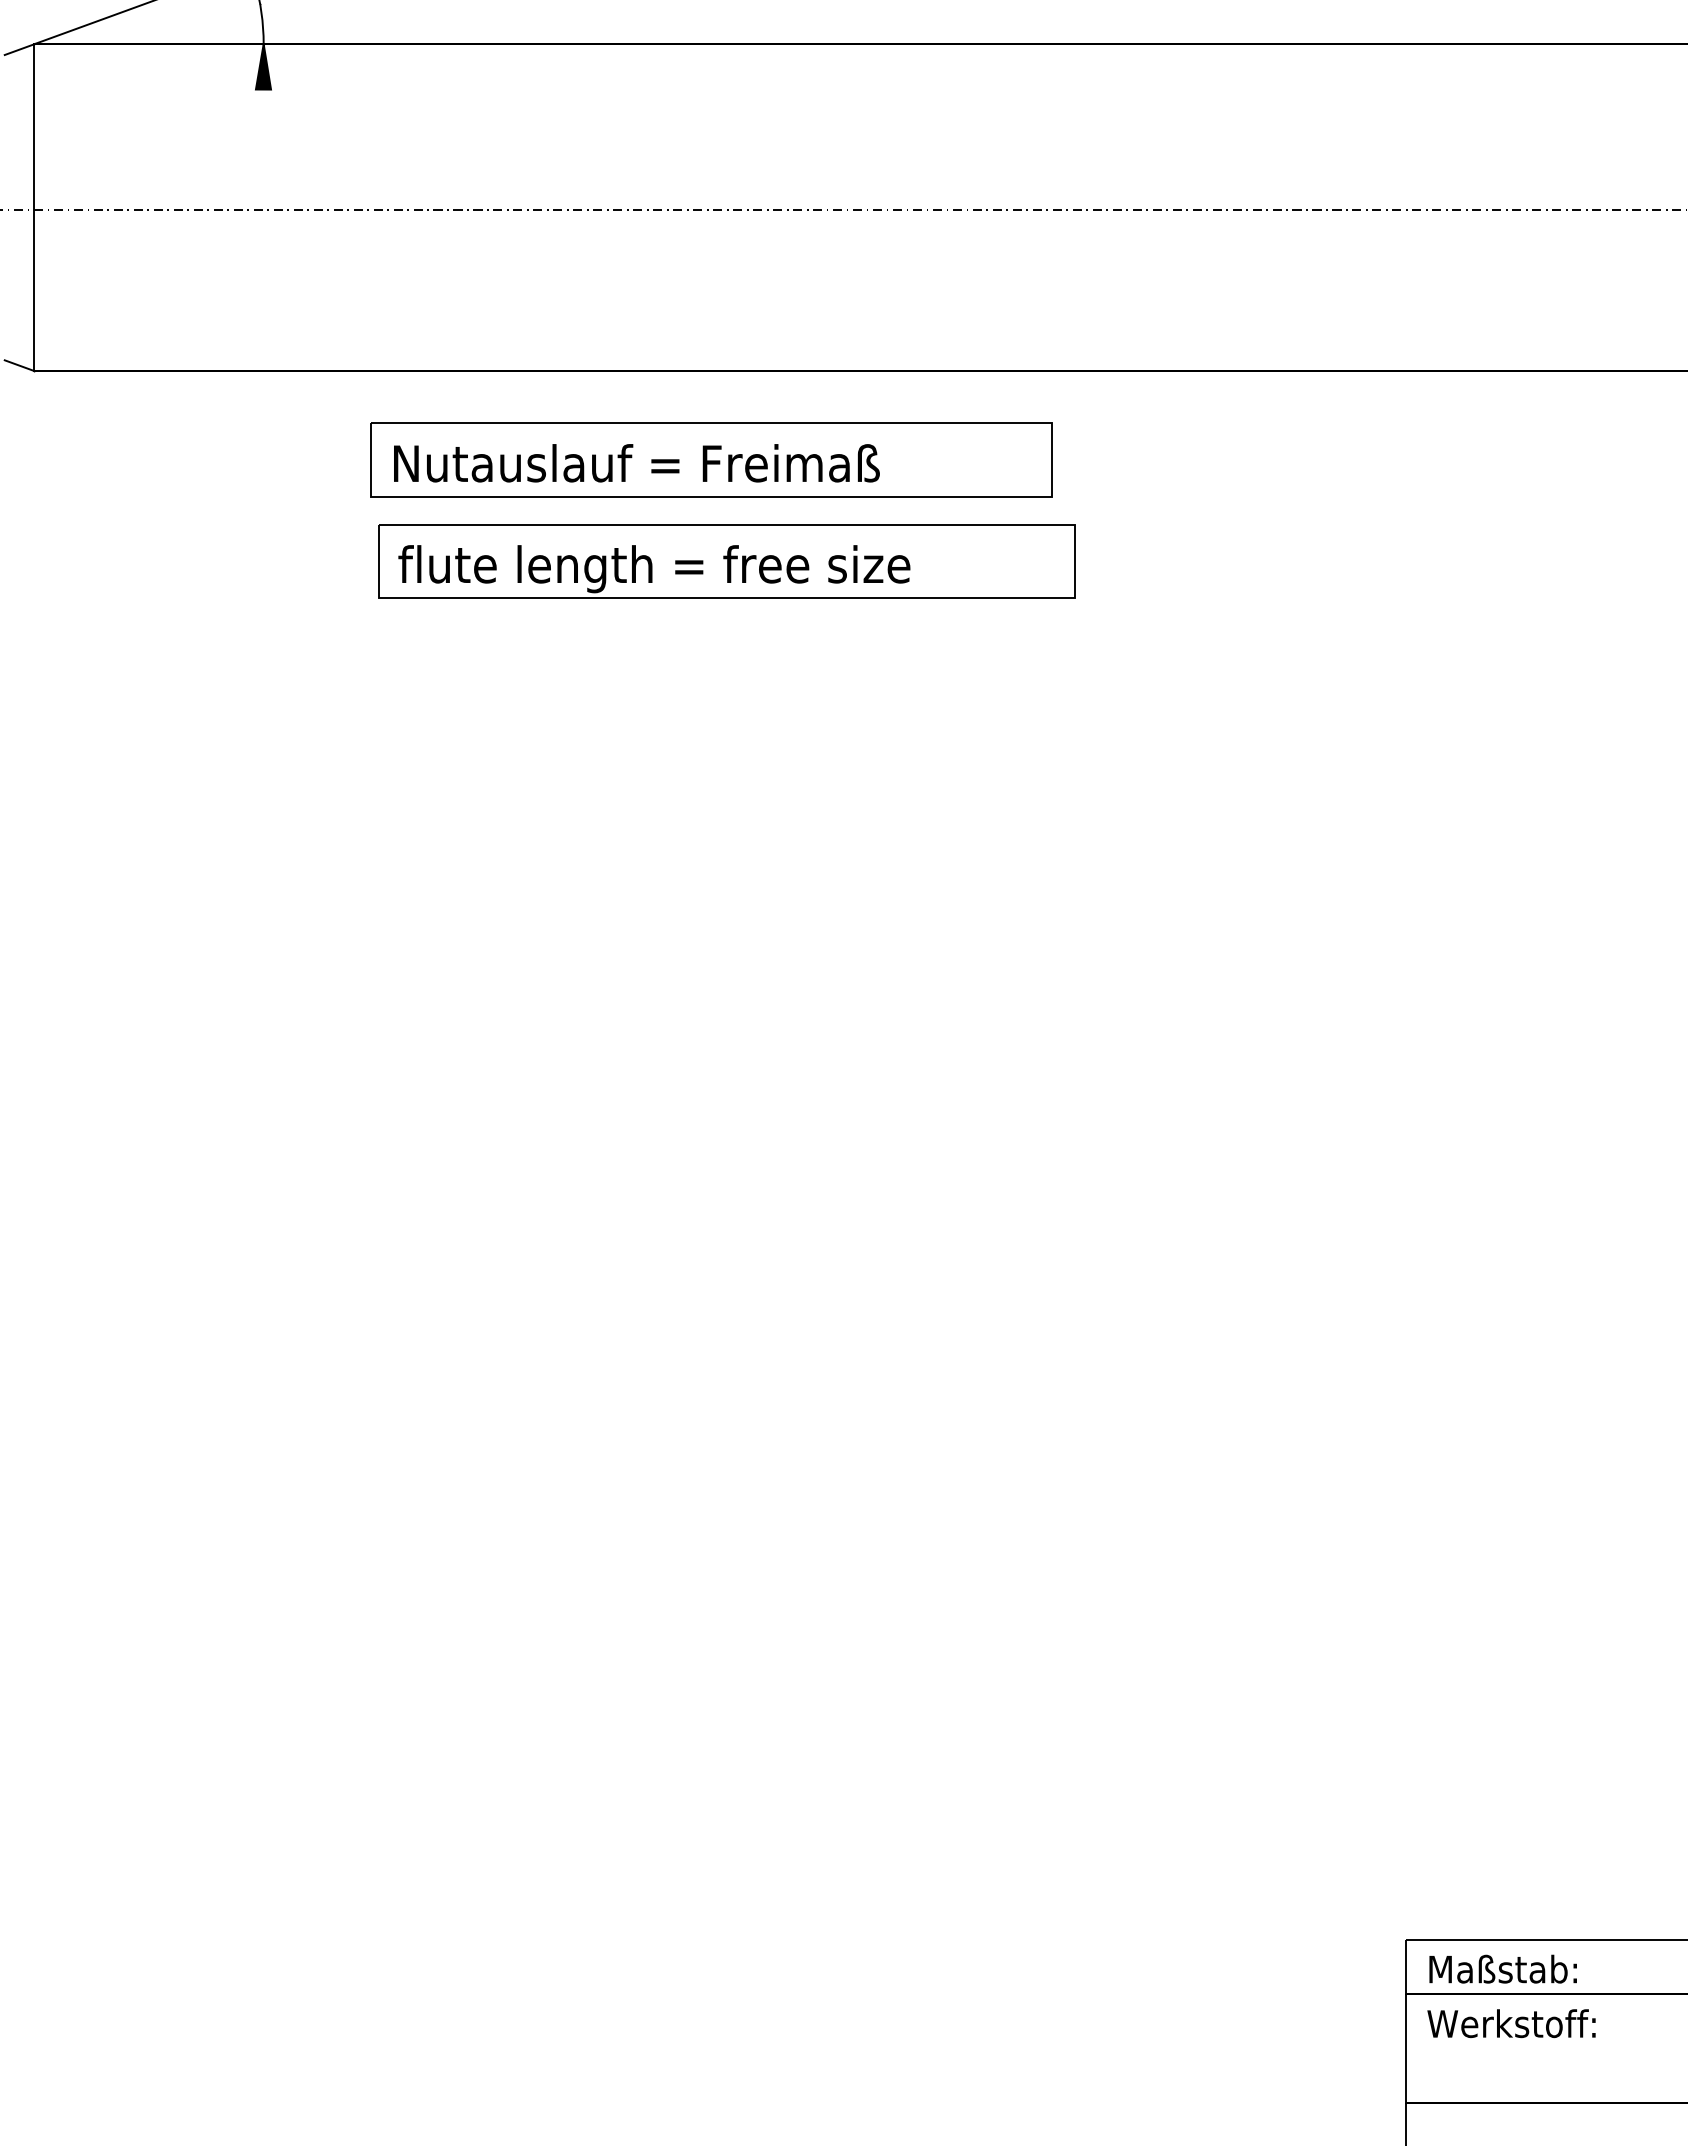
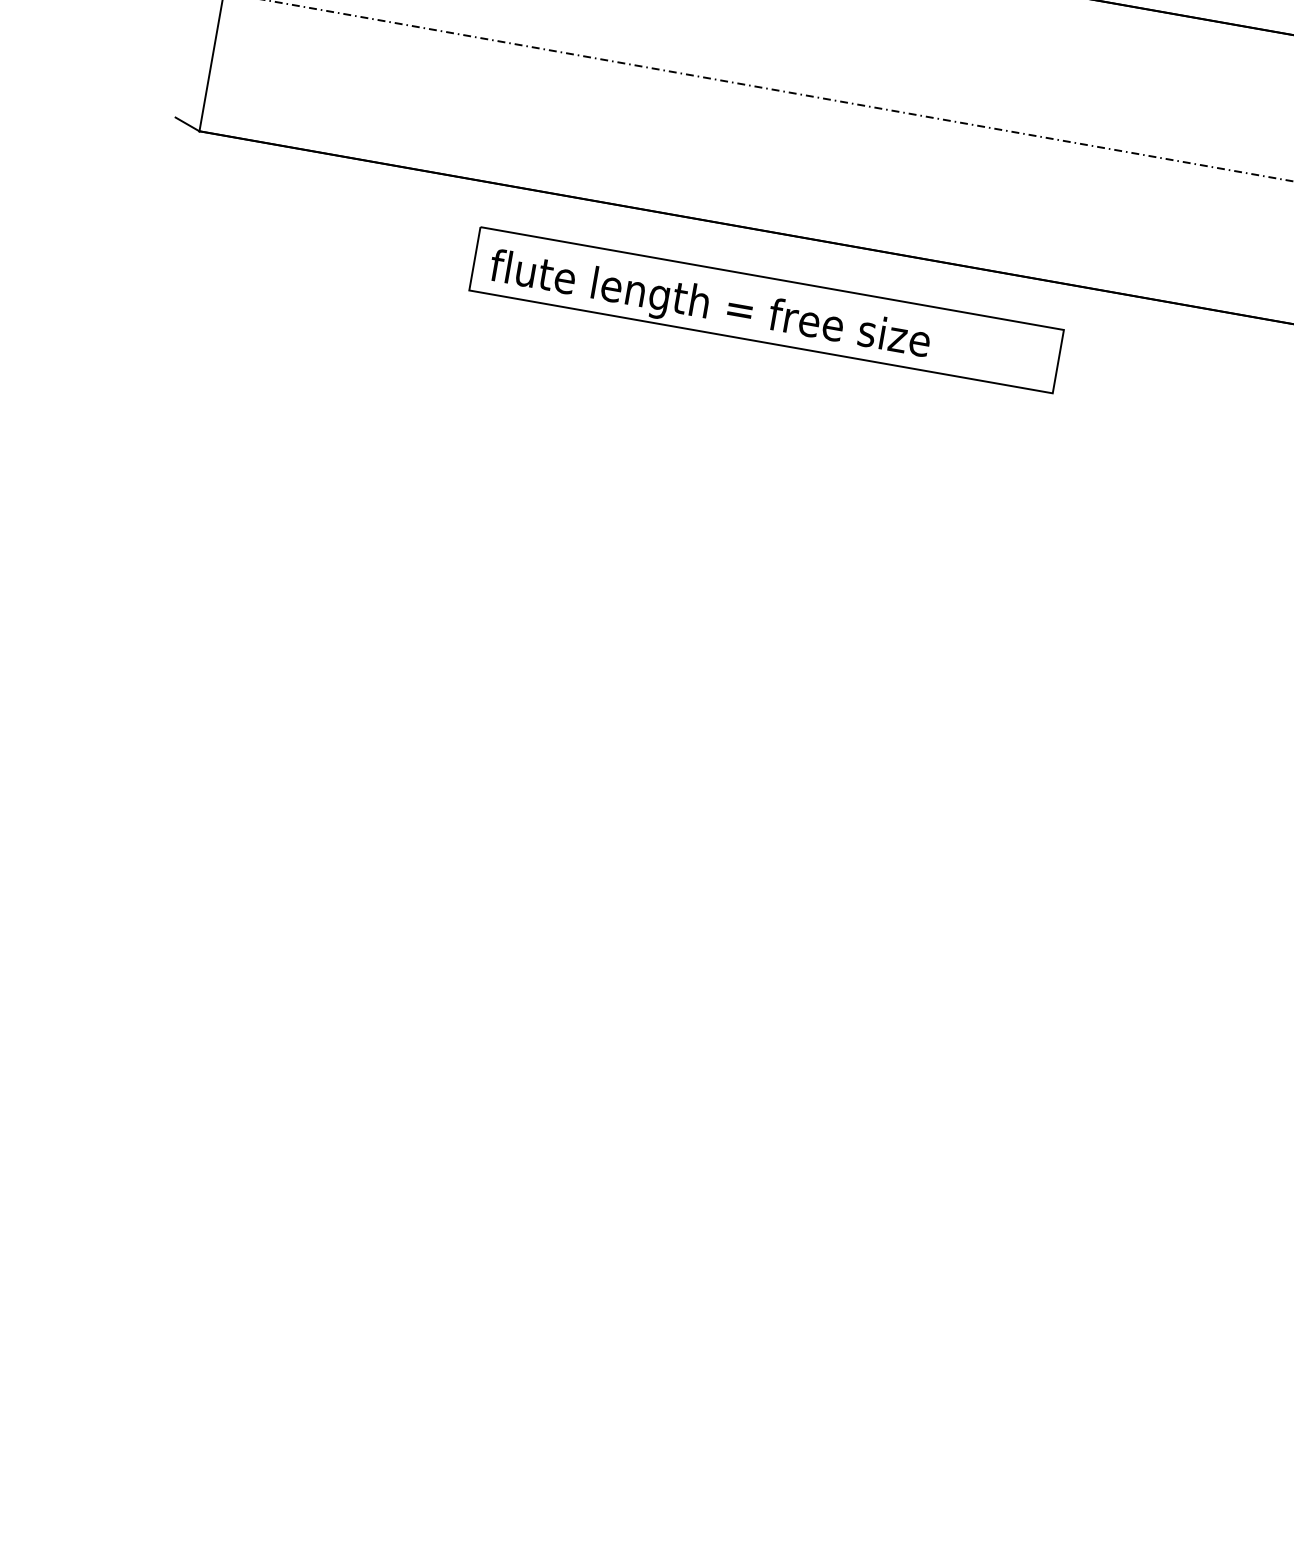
text: (646, 468) -> (709, 307), Nutauslauf = Freimaß -> flute length = free size
part: (726, 561) -> (764, 399), removed

